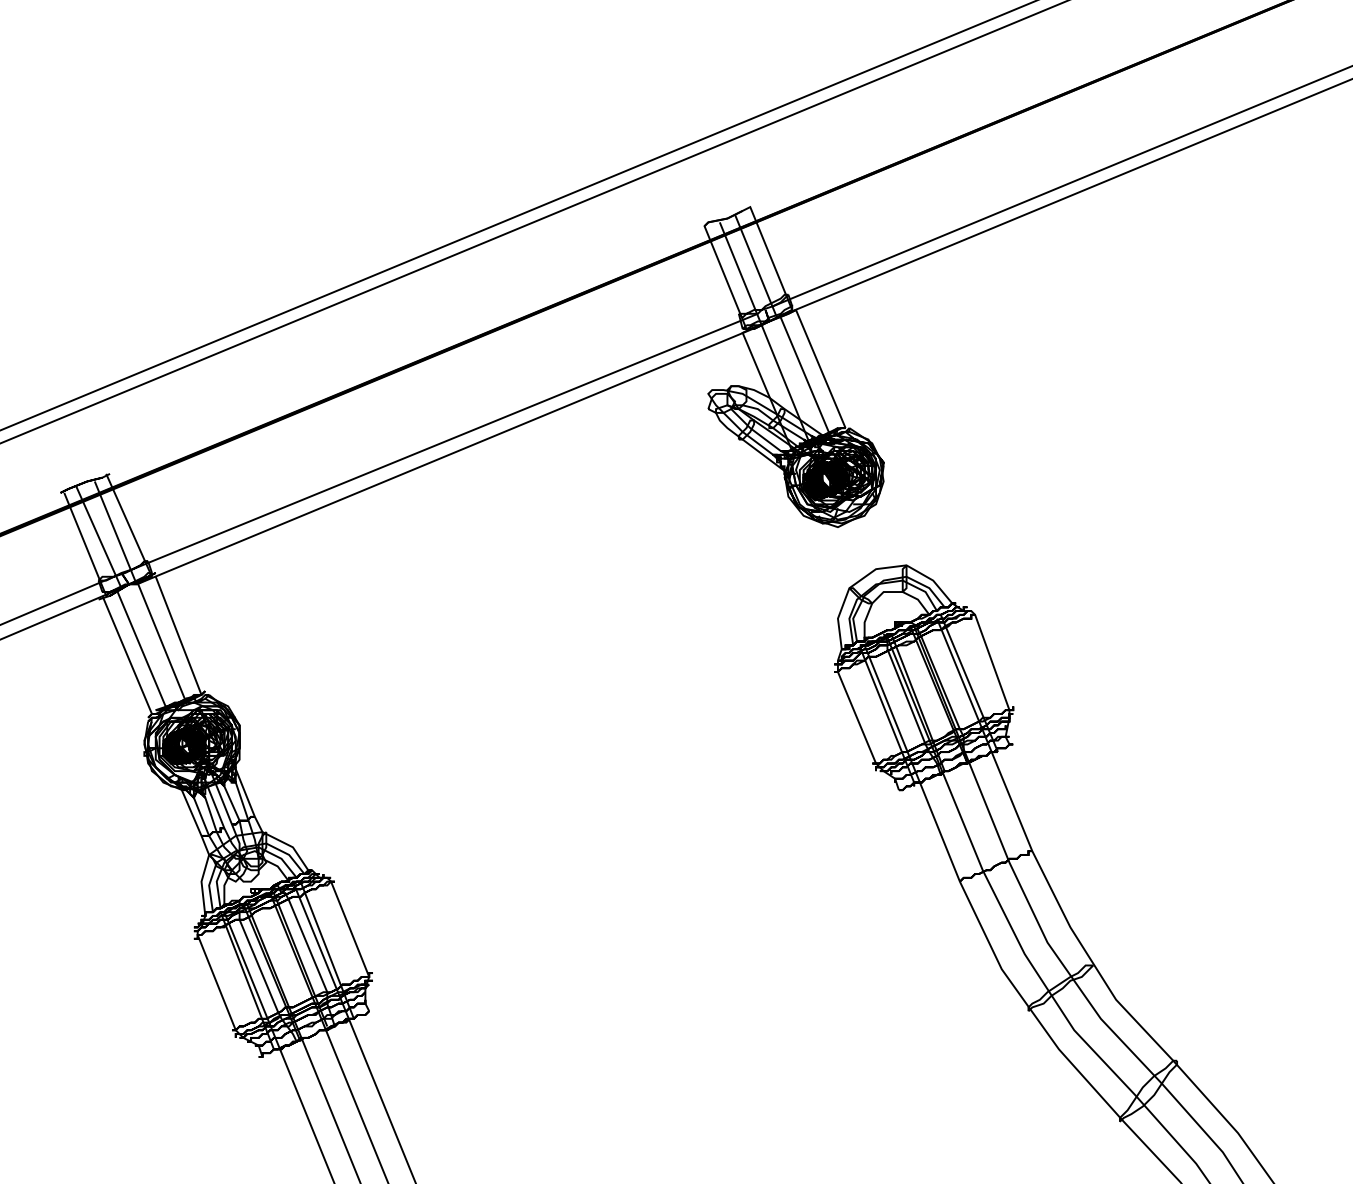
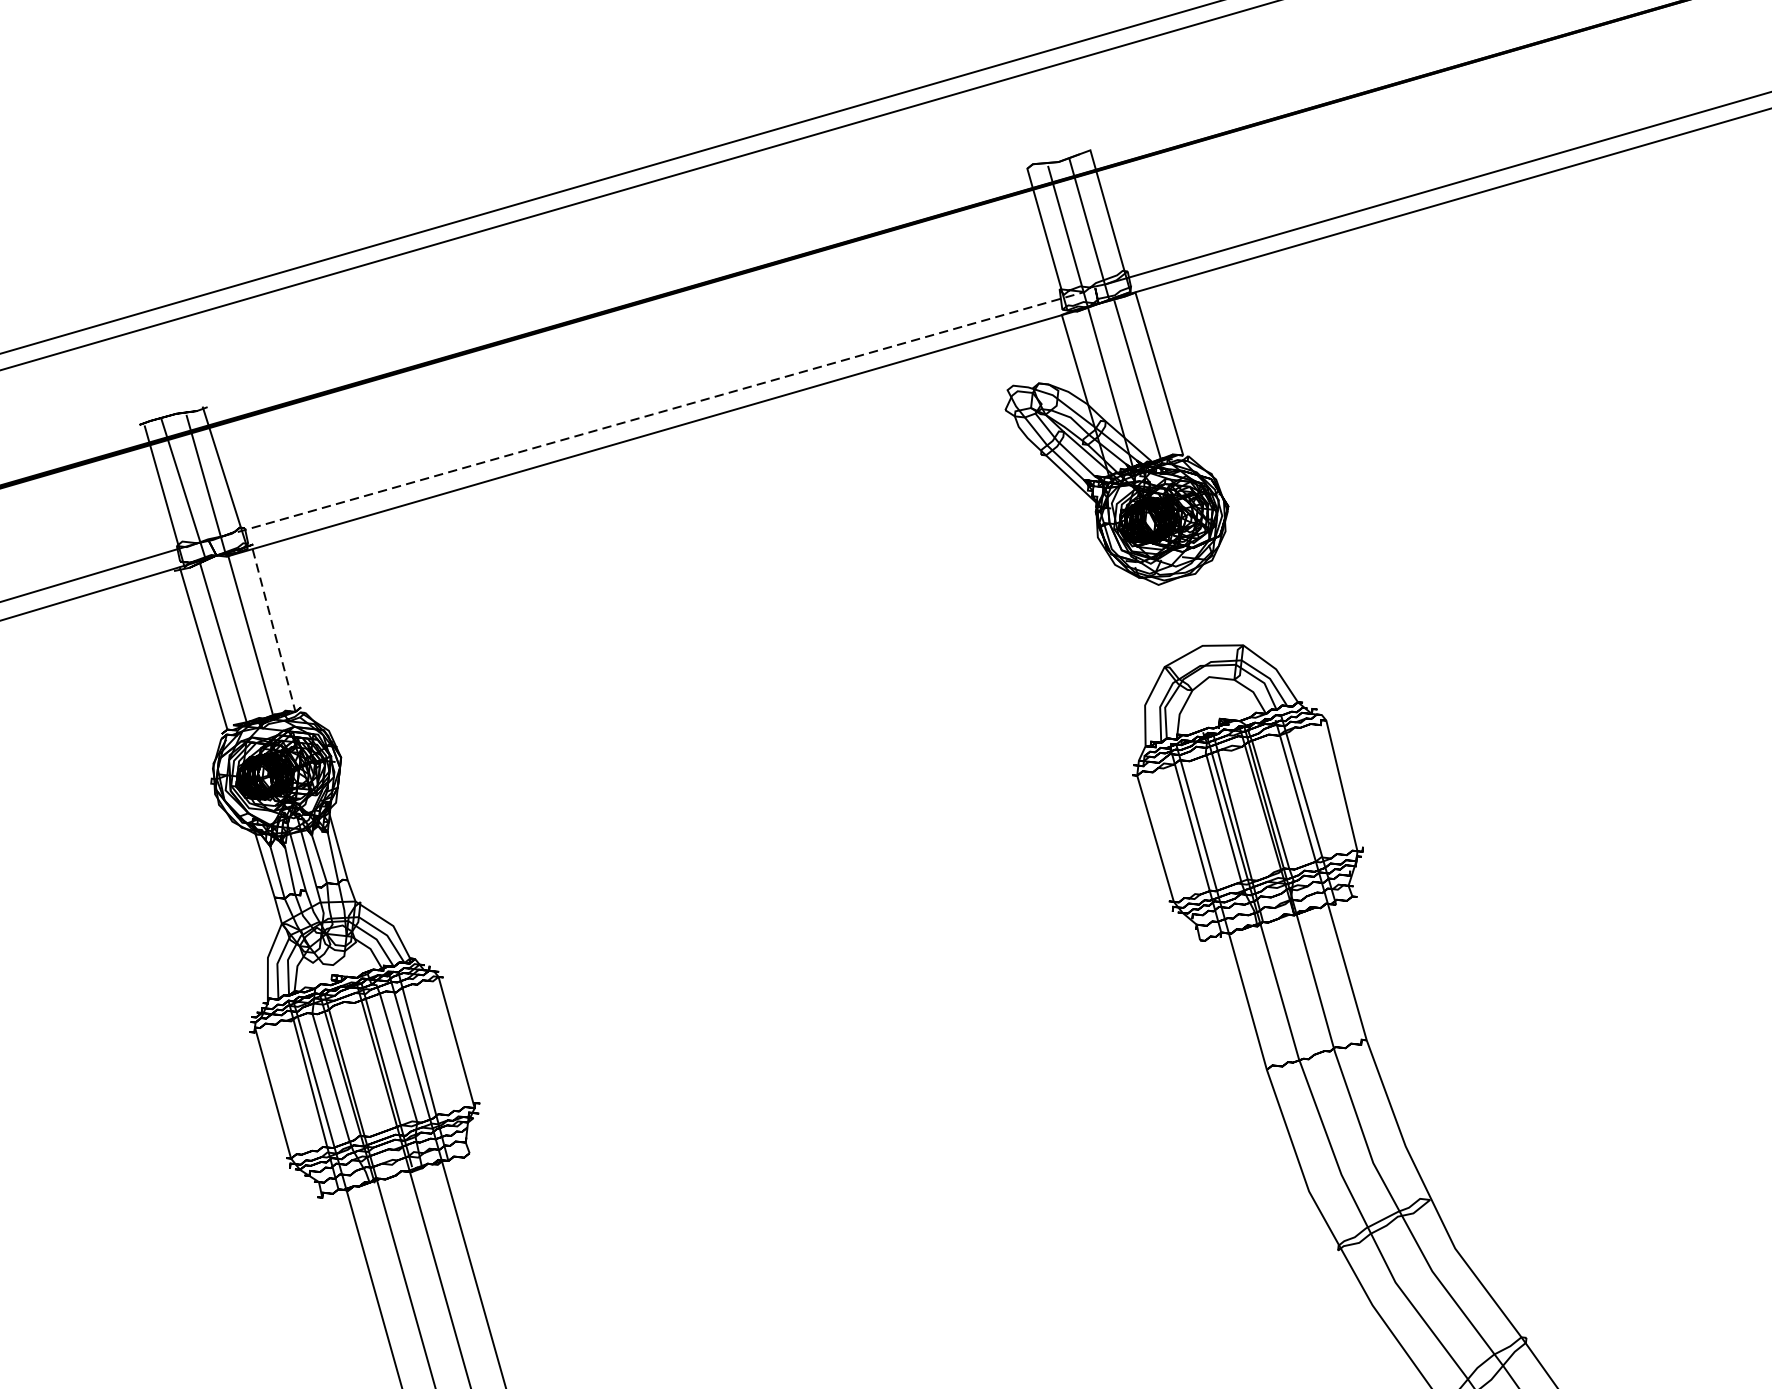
line: (445, 441) -> (654, 414), solid -> dashed
line: (178, 636) -> (273, 631), solid -> dashed

